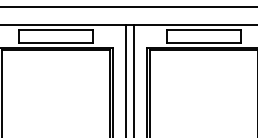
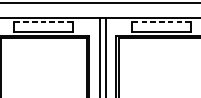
line: (56, 30) -> (44, 22), solid -> dashed
line: (203, 30) -> (161, 22), solid -> dashed

